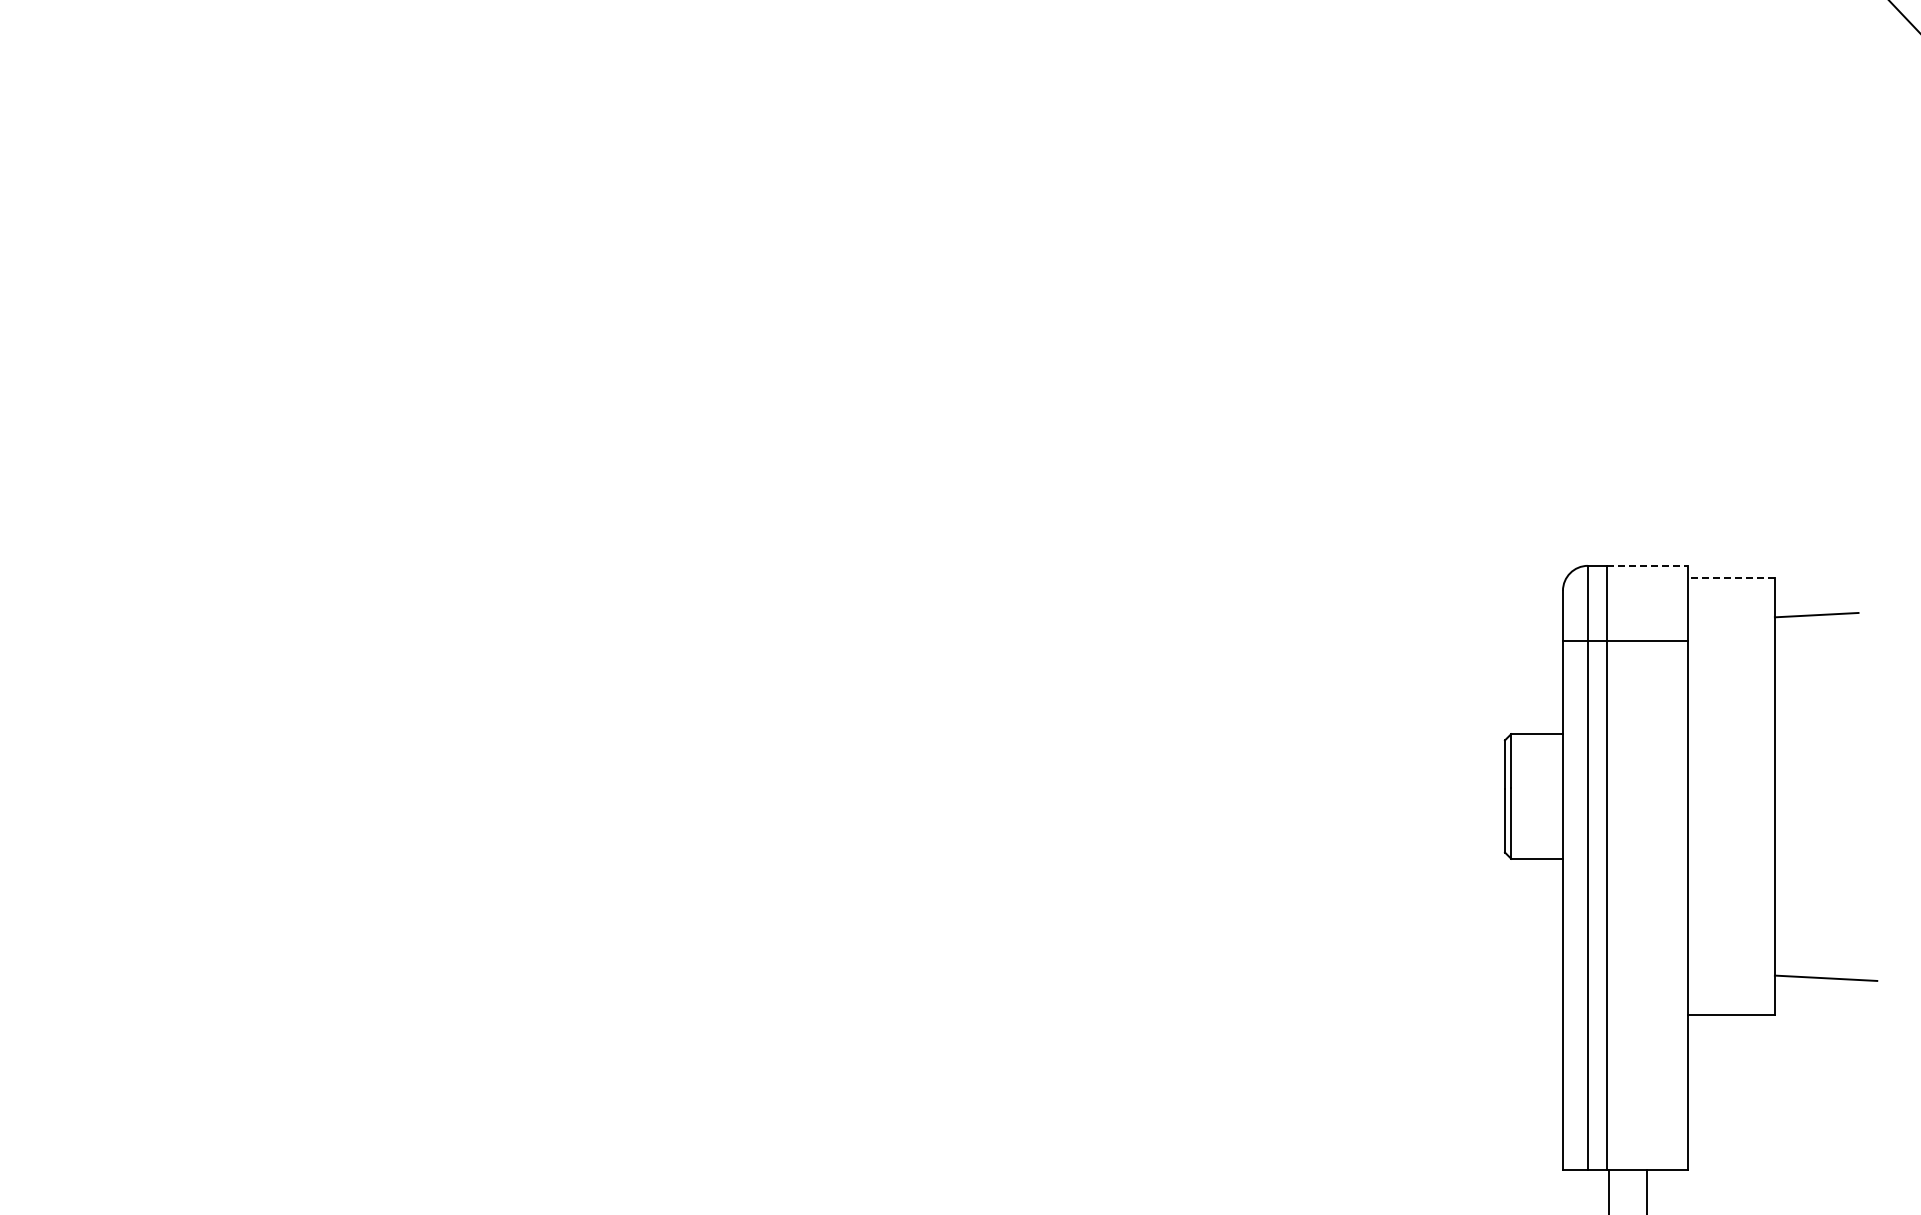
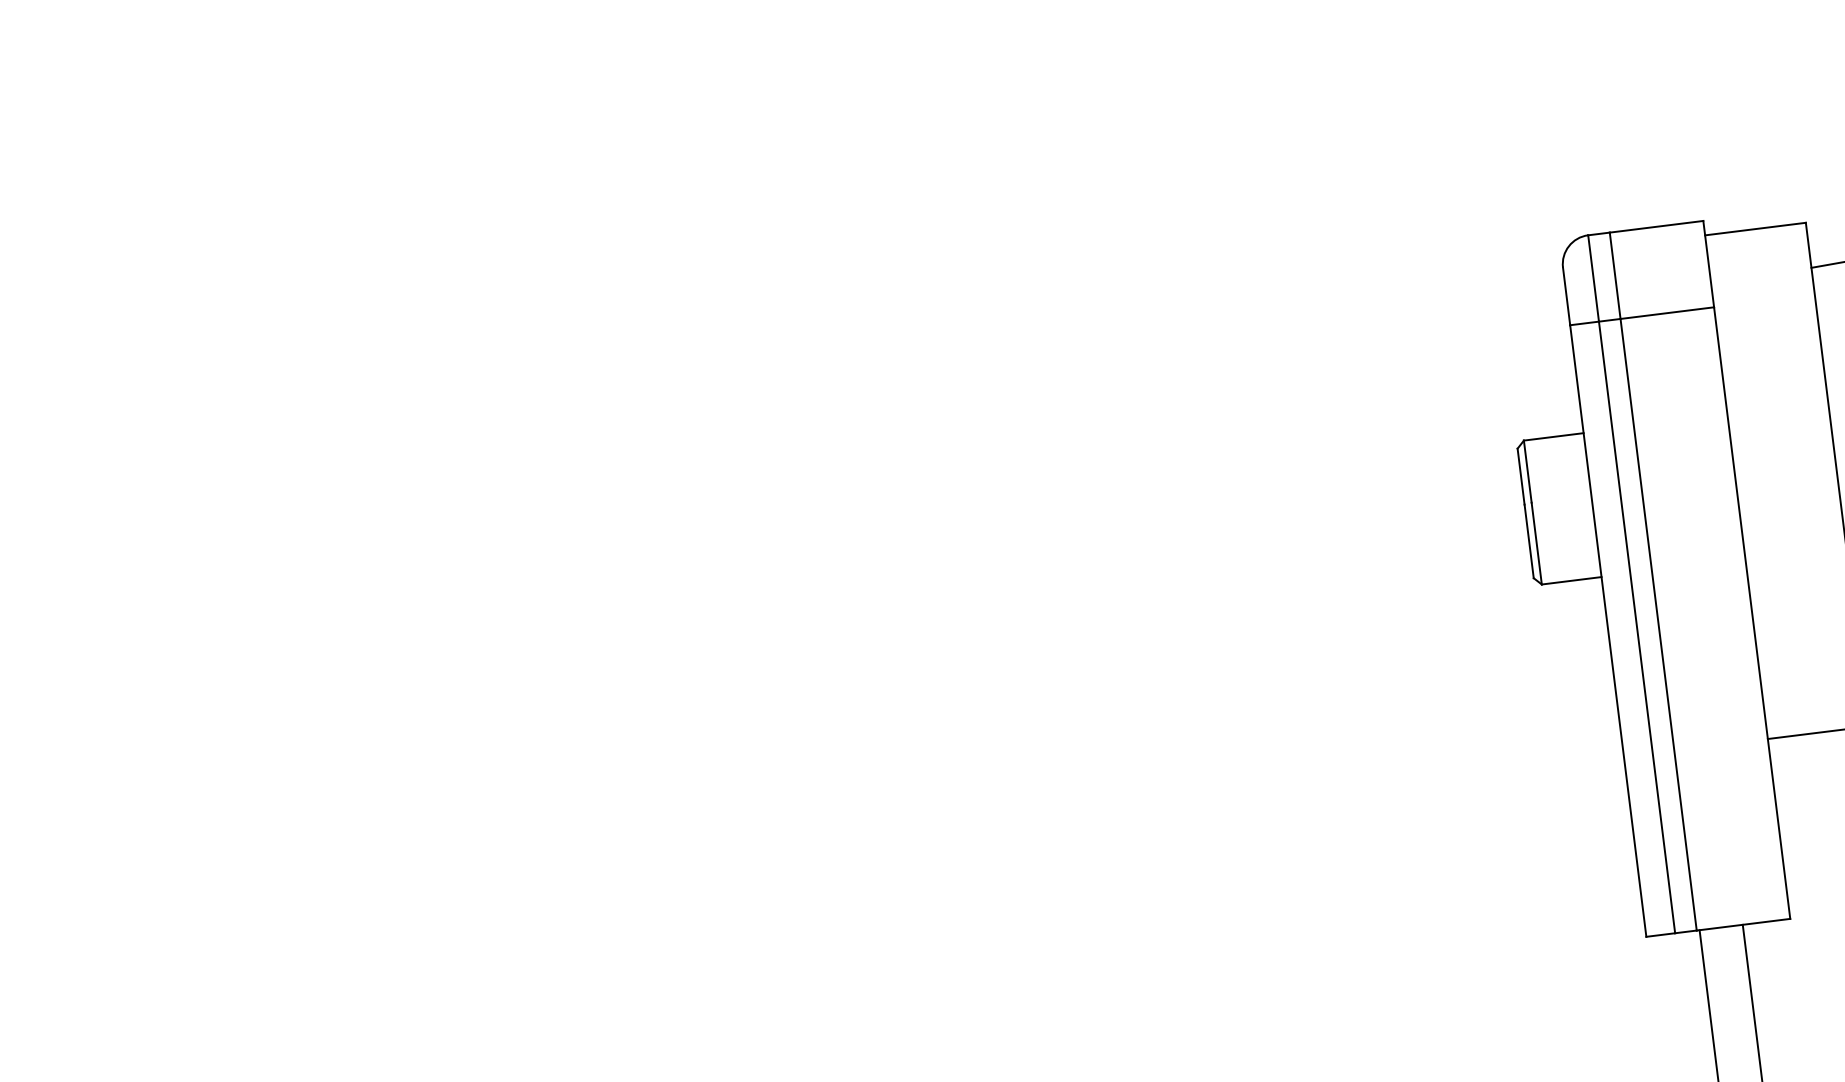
line: (1647, 565) -> (1656, 226), dashed -> solid
line: (1731, 578) -> (1755, 229), dashed -> solid

